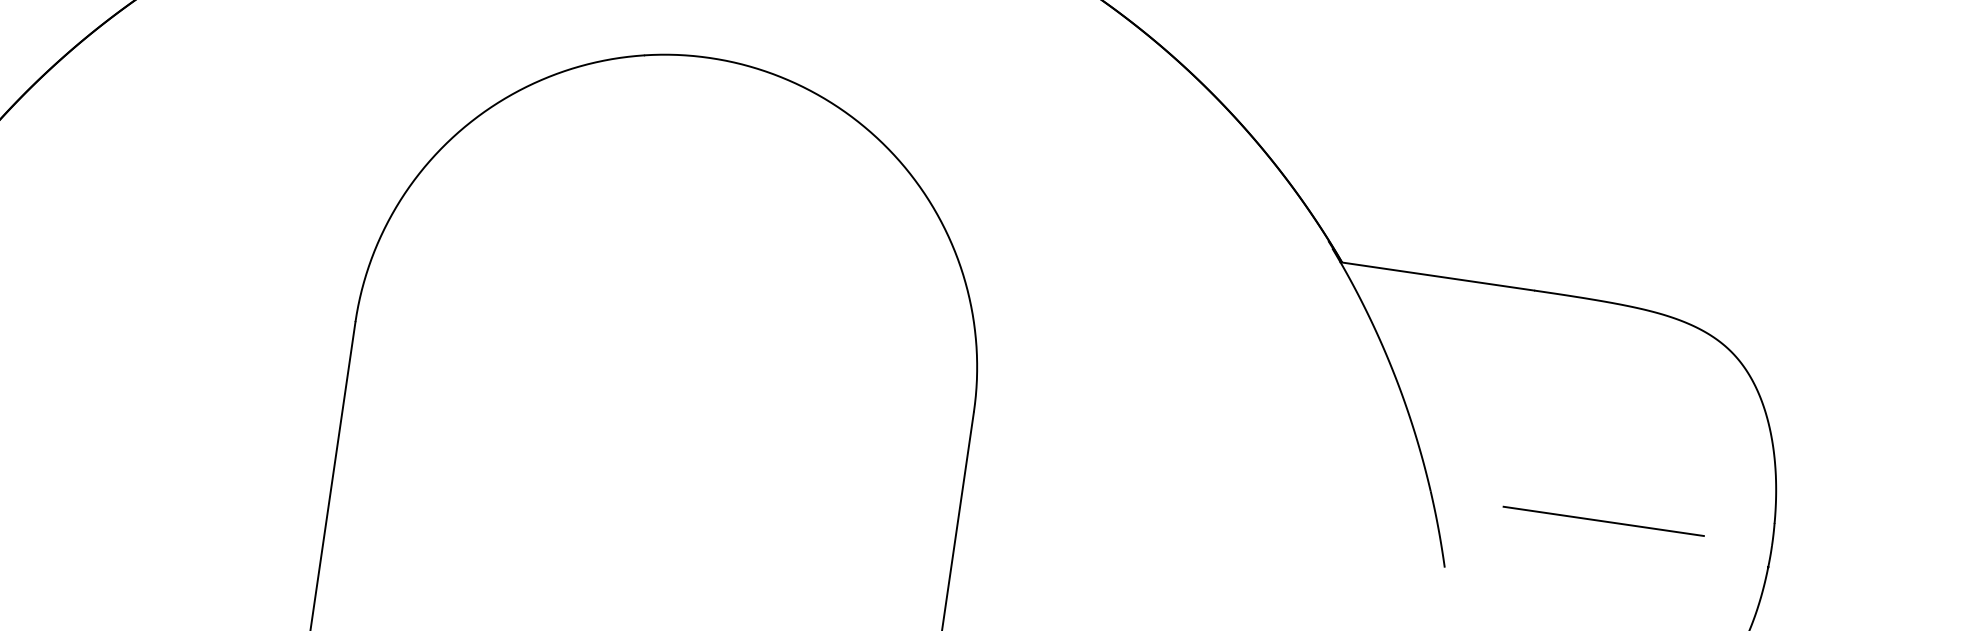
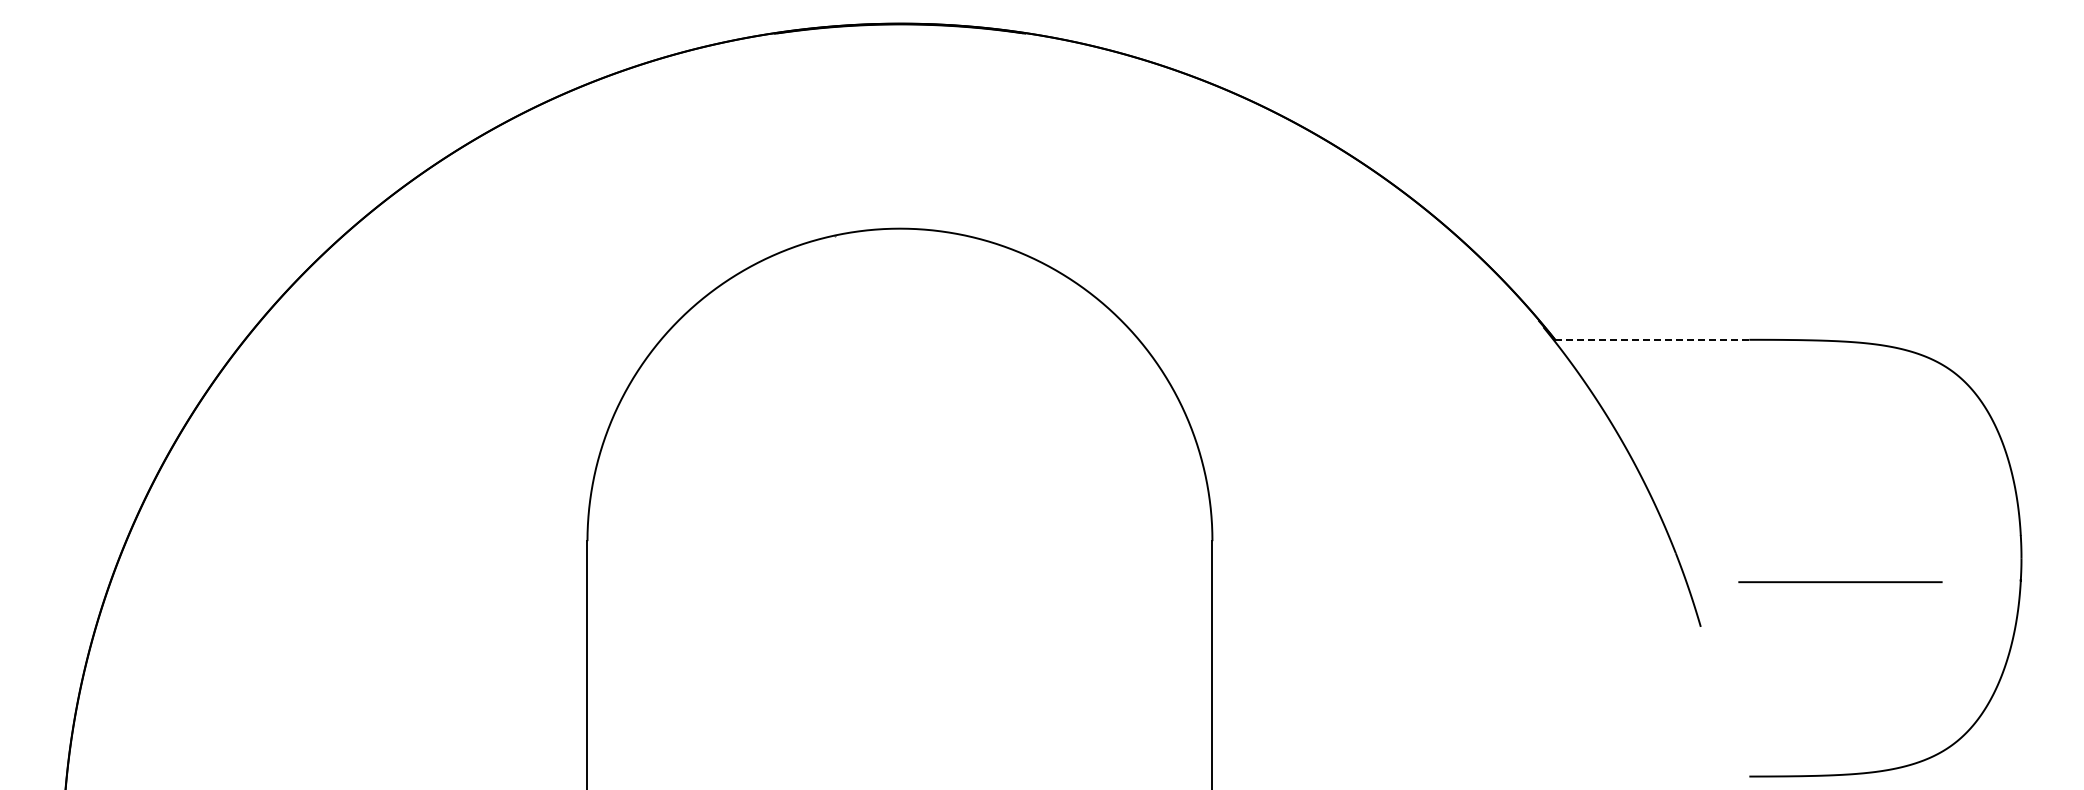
line: (1437, 276) -> (1651, 339), solid -> dashed
line: (1603, 521) -> (1840, 582), moved

